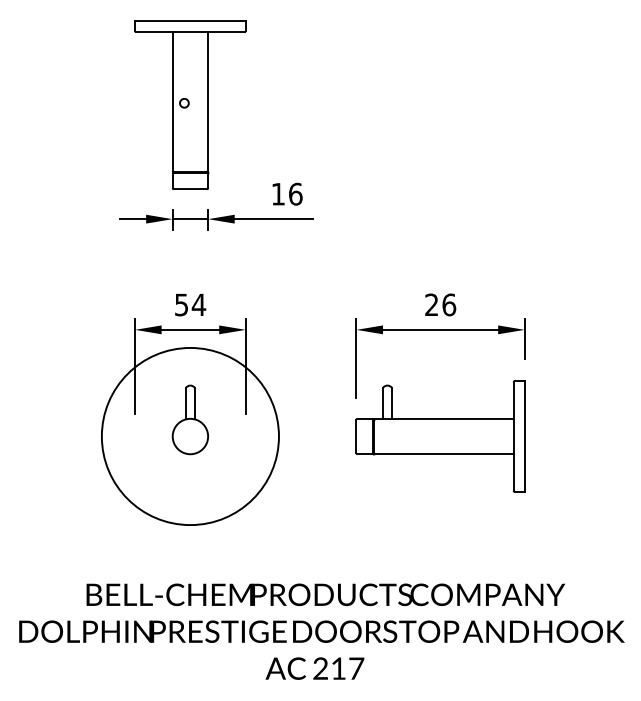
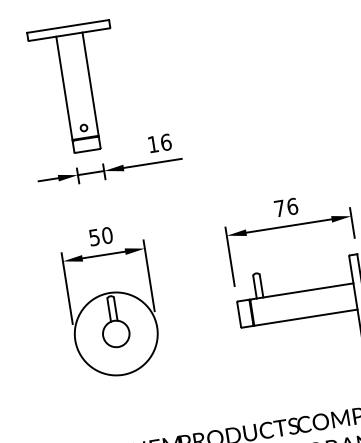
circle: (184, 103) -> (84, 128), moved
text: (198, 304) -> (106, 235), 54 -> 50
text: (431, 304) -> (279, 208), 26 -> 76
circle: (190, 436) -> (116, 333), size x0.62

